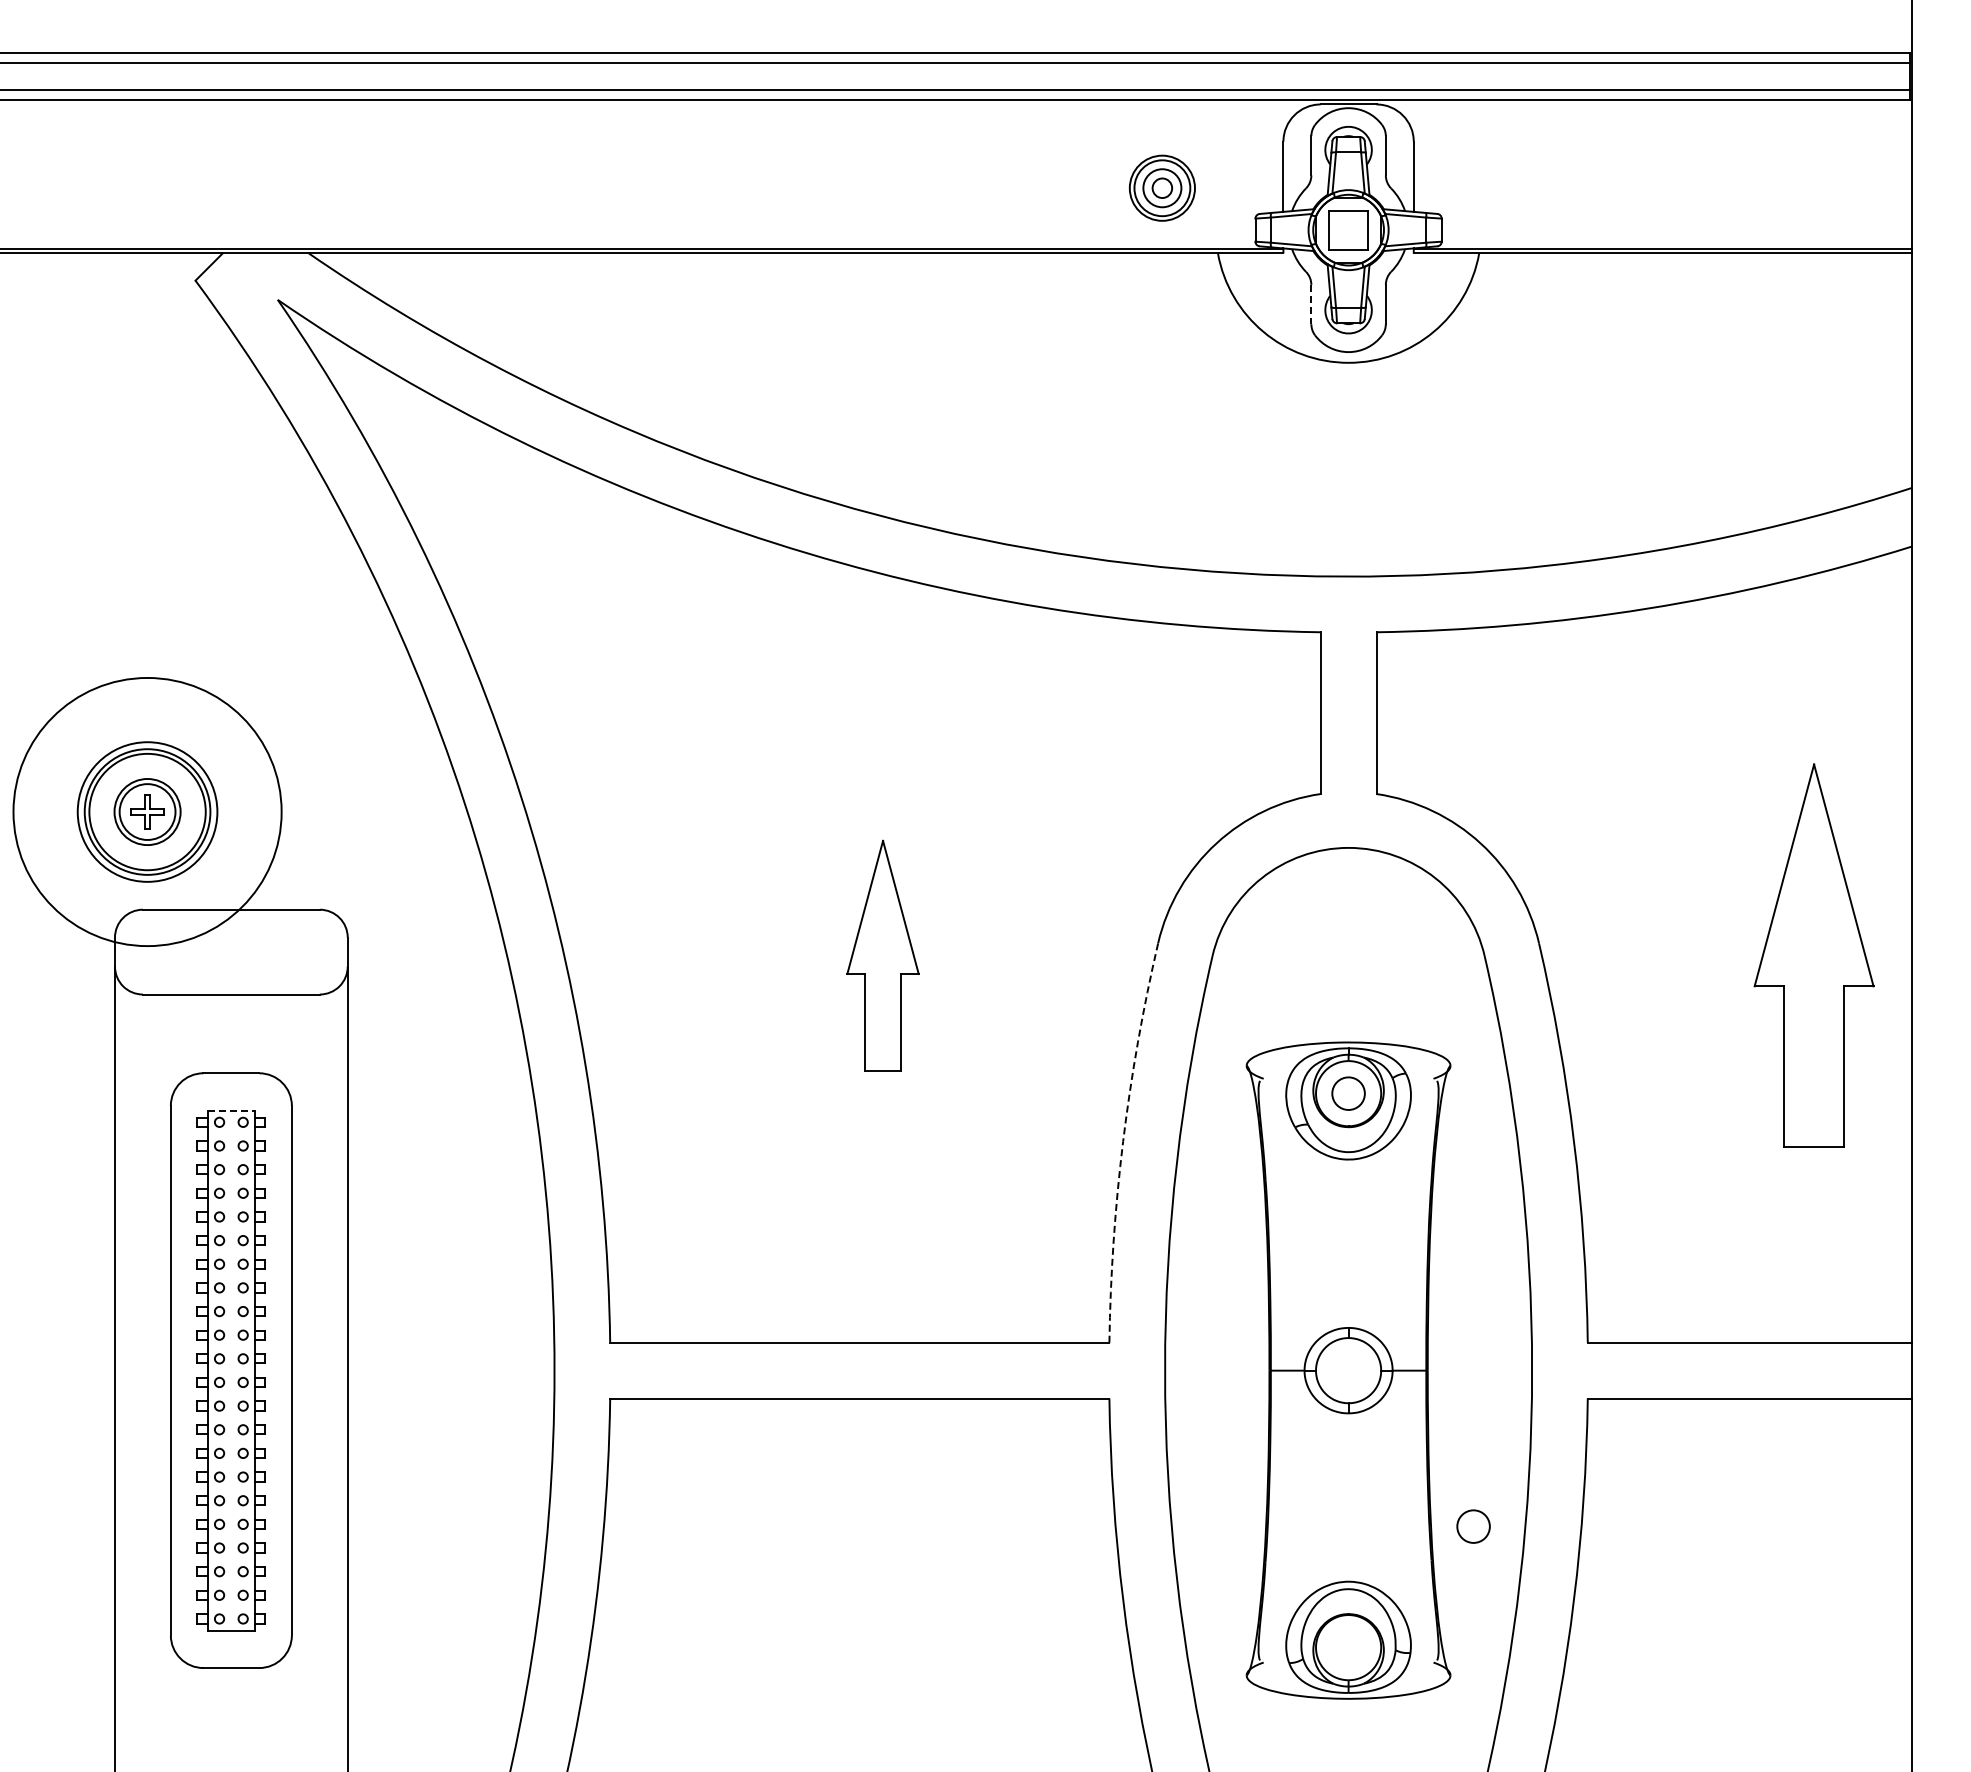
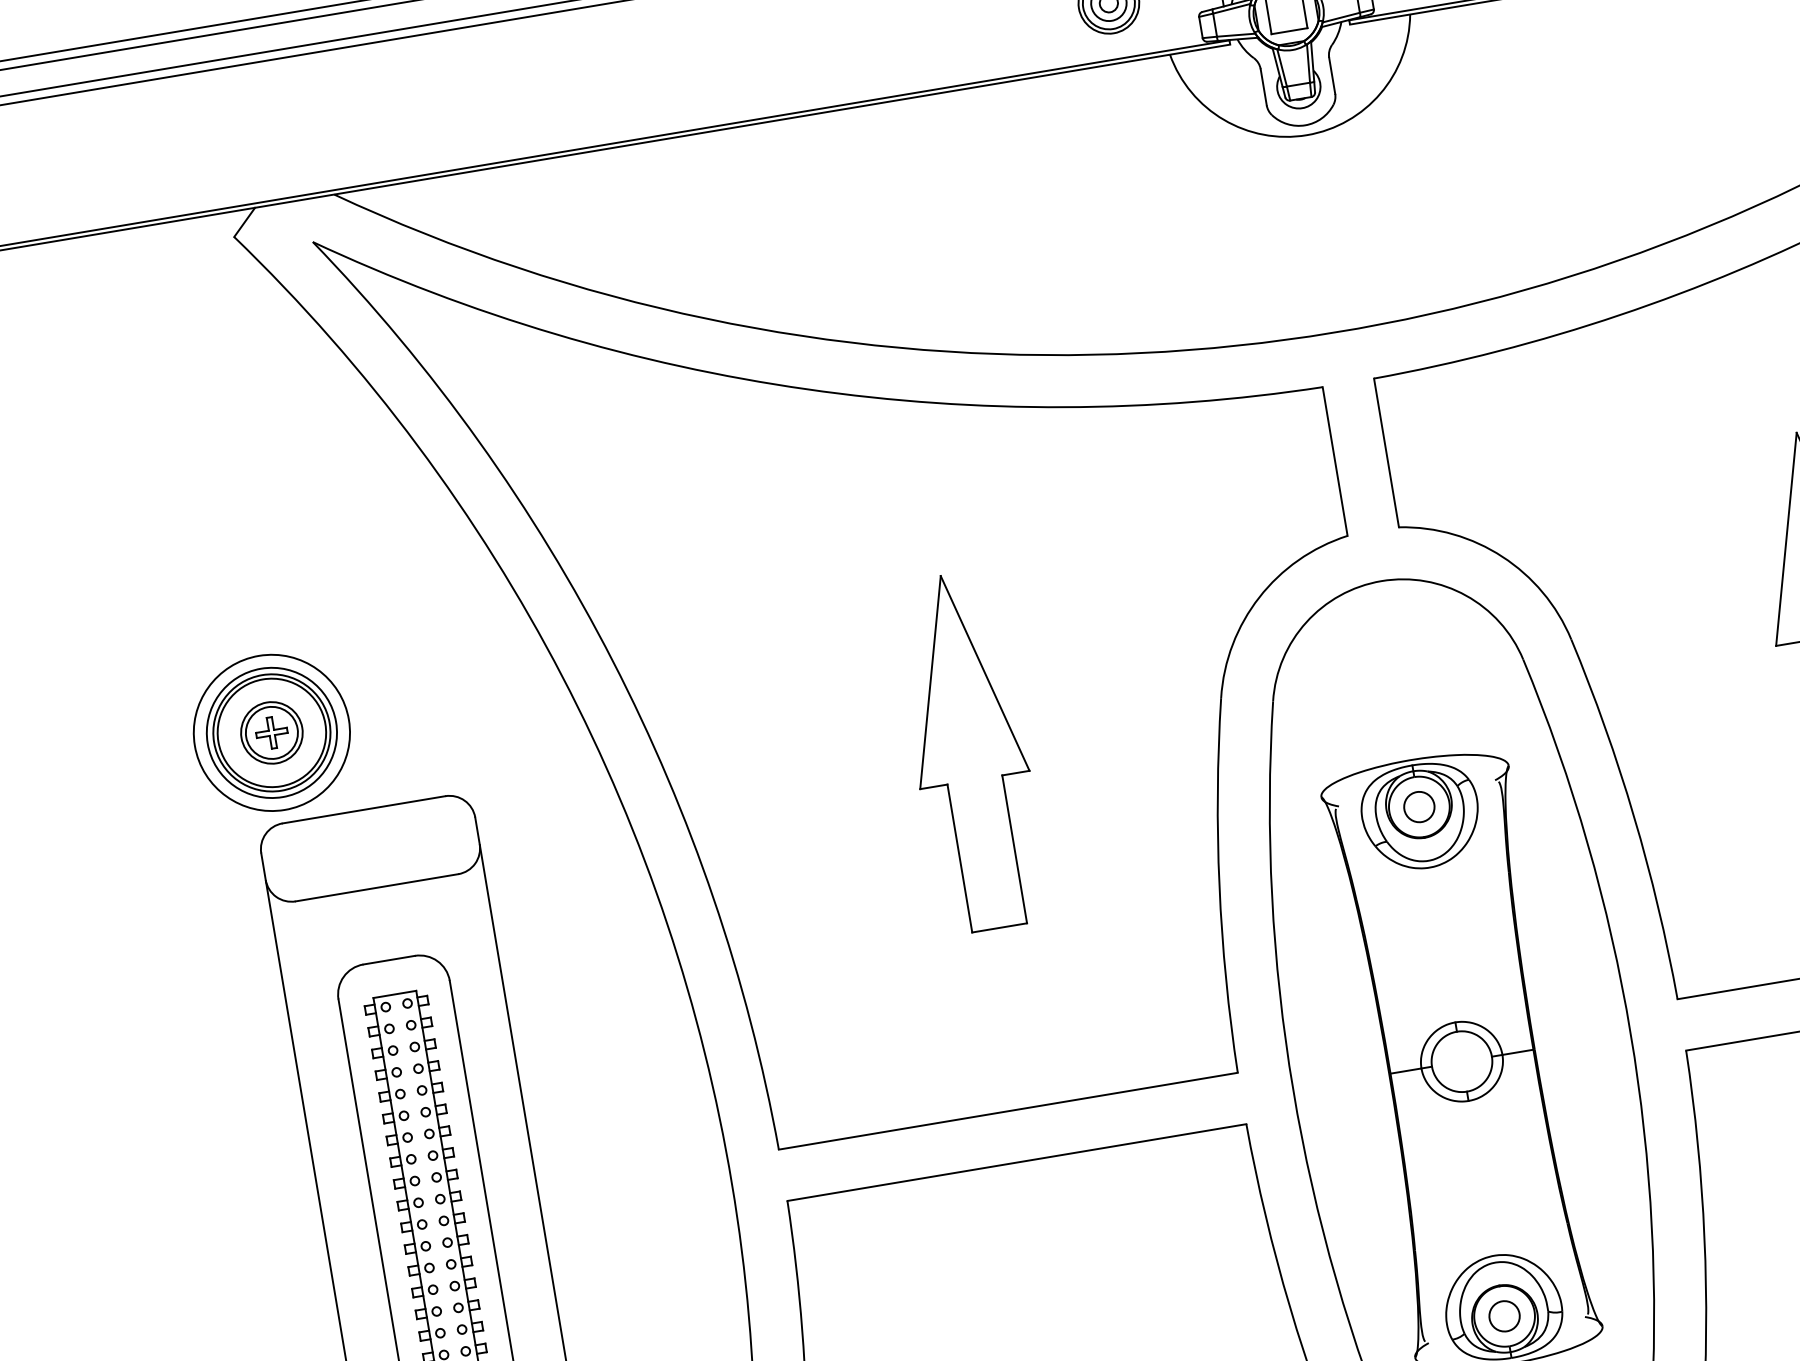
line: (1311, 304) -> (1263, 87), dashed -> solid
circle: (147, 811) -> (271, 732), size x0.62
part: (882, 955) -> (969, 751), size x1.67
line: (231, 1110) -> (394, 994), dashed -> solid
arc: (1123, 1141) -> (1219, 885), dashed -> solid
circle: (1473, 1526) -> (1504, 1316), moved

